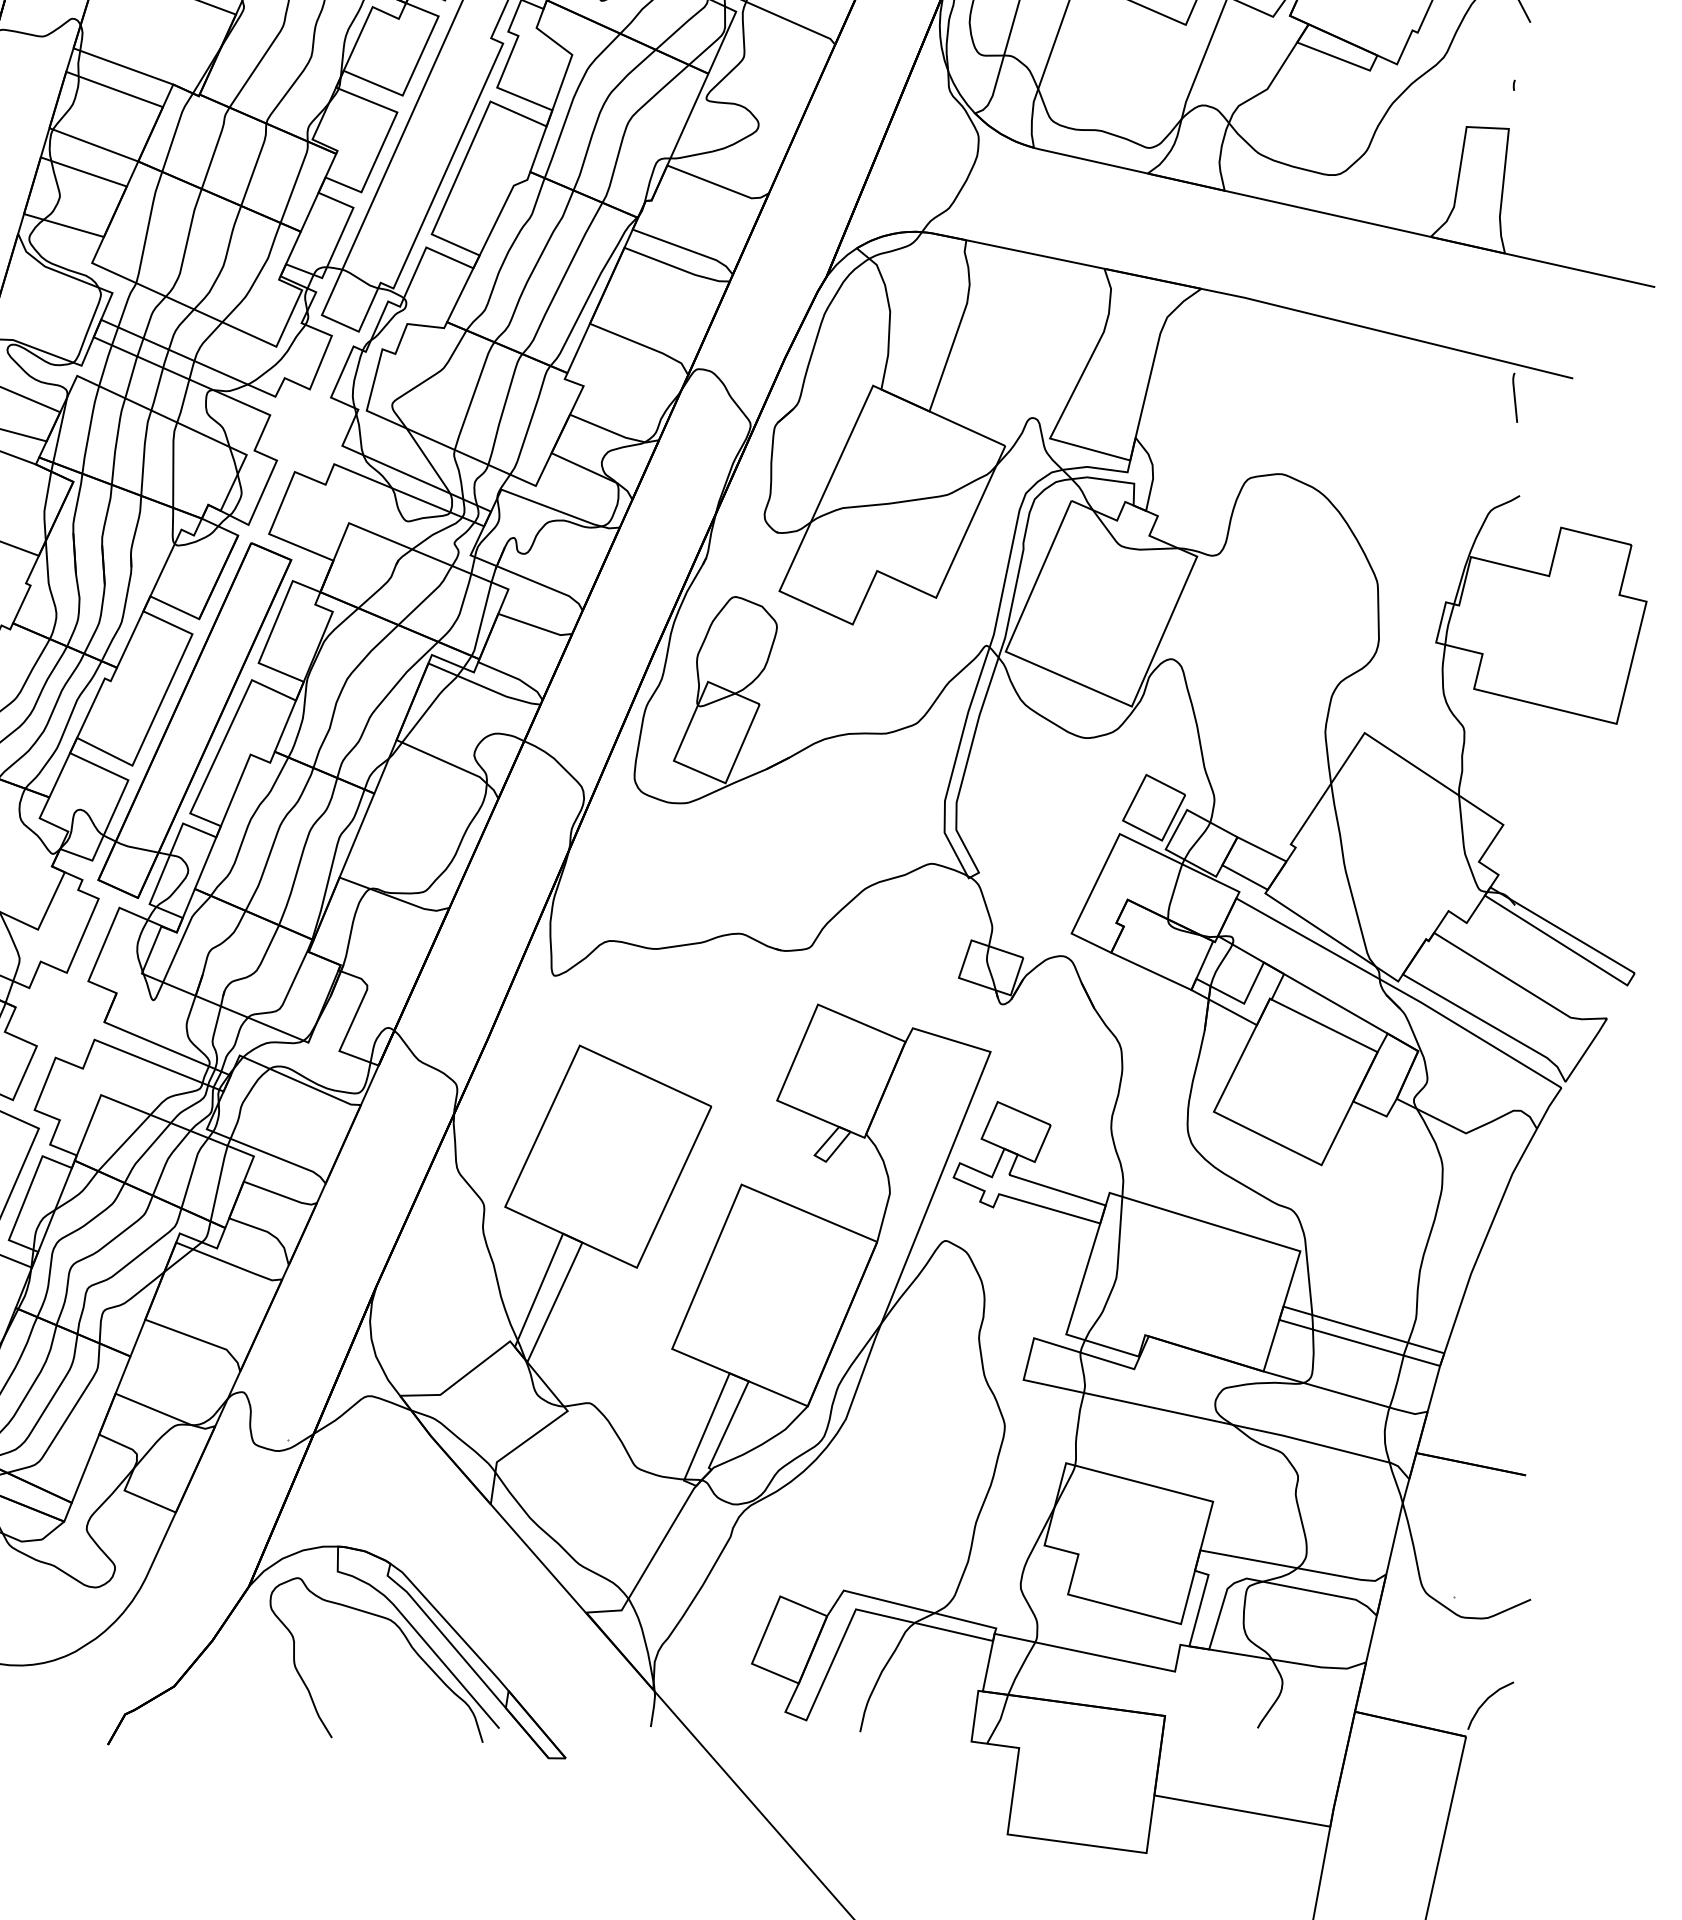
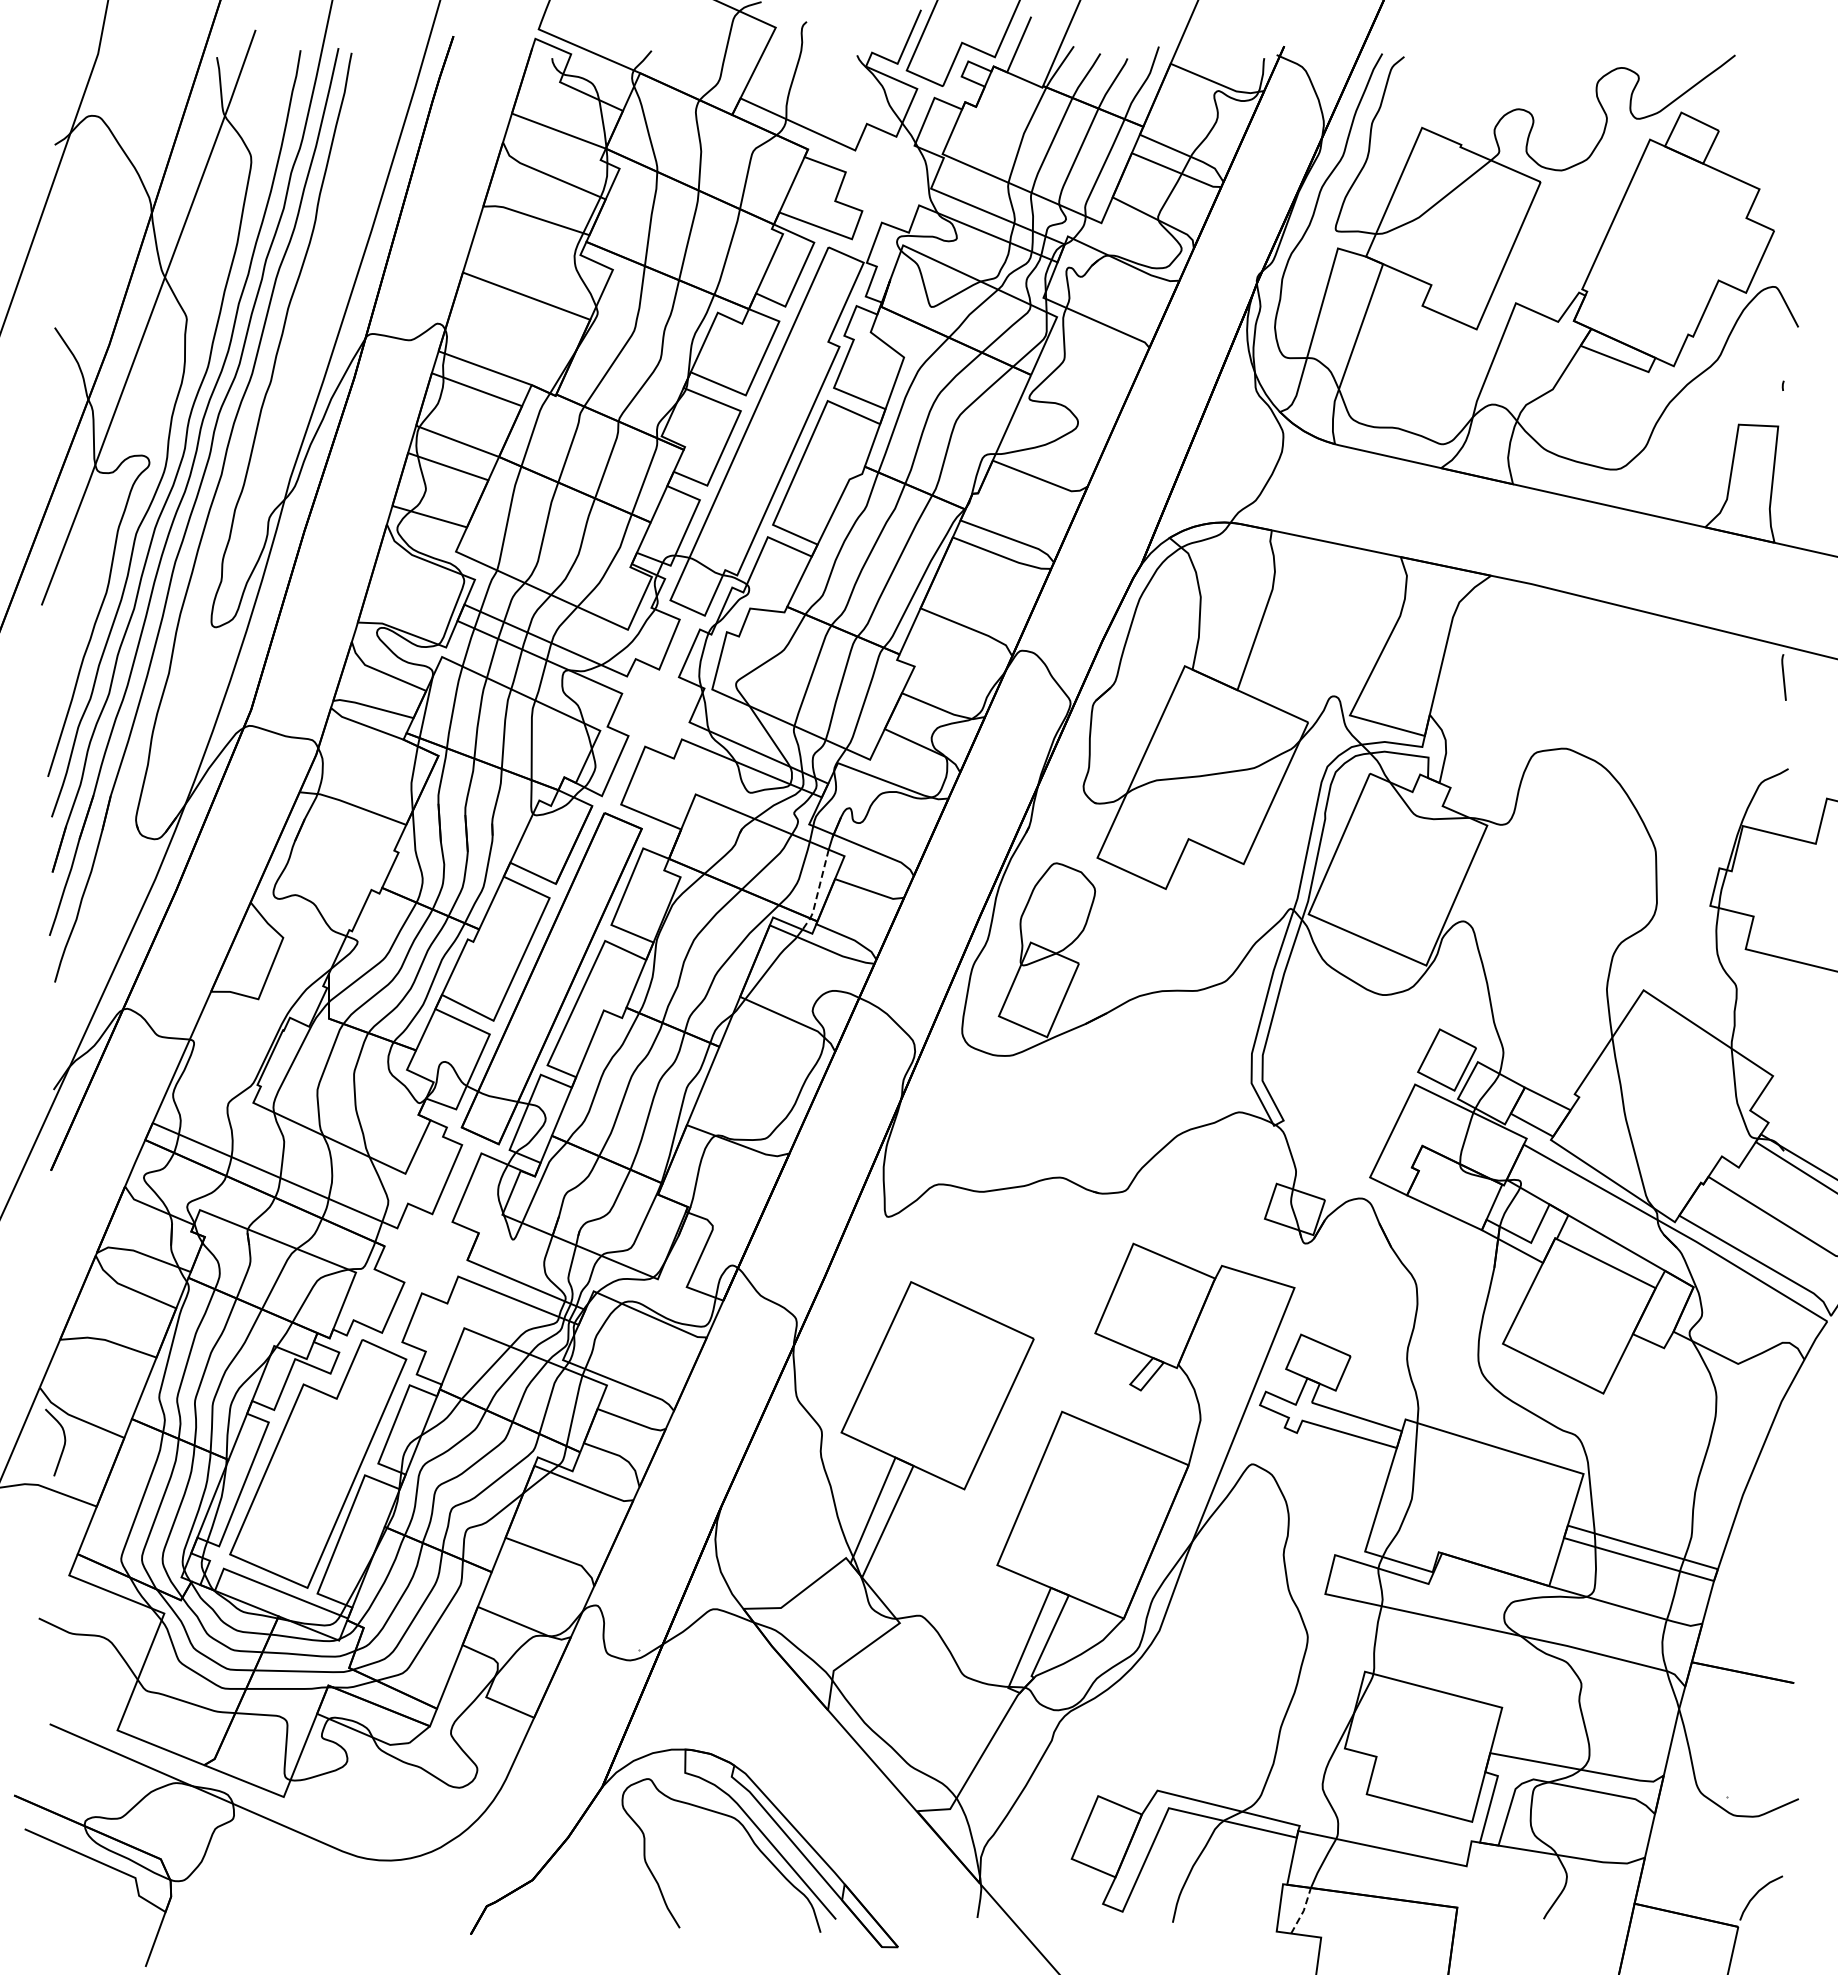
line: (479, 629) -> (817, 893), solid -> dashed
line: (1000, 1719) -> (1303, 1910), solid -> dashed

